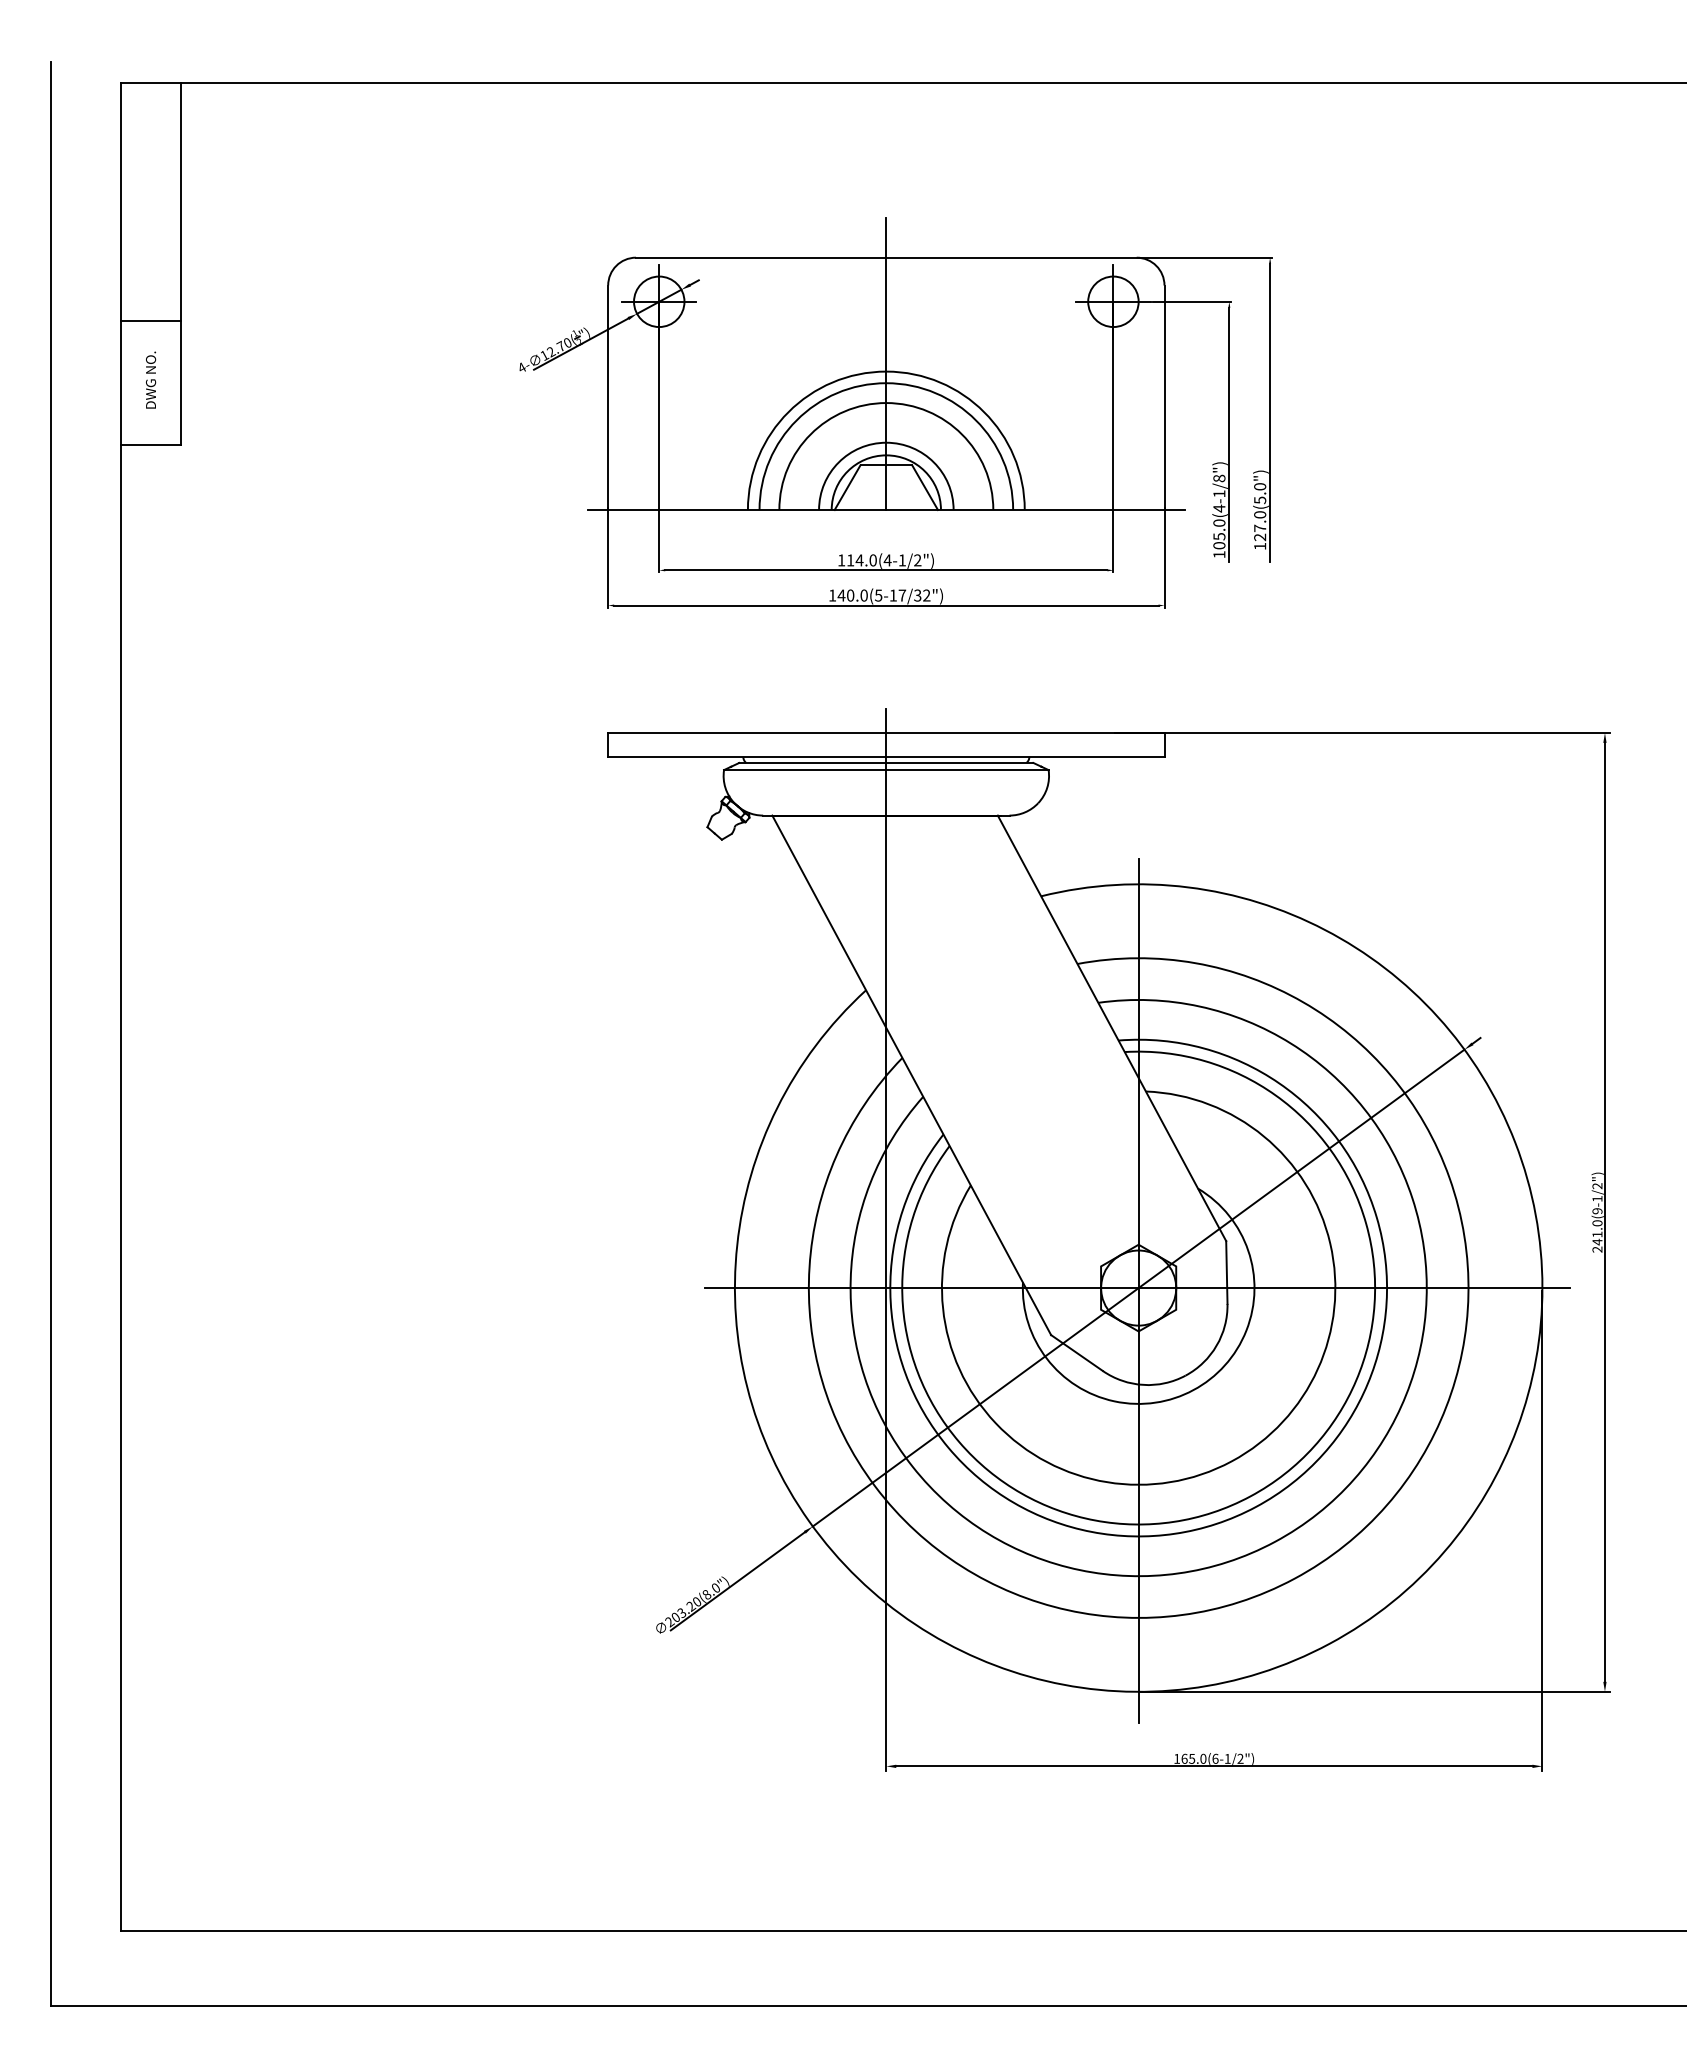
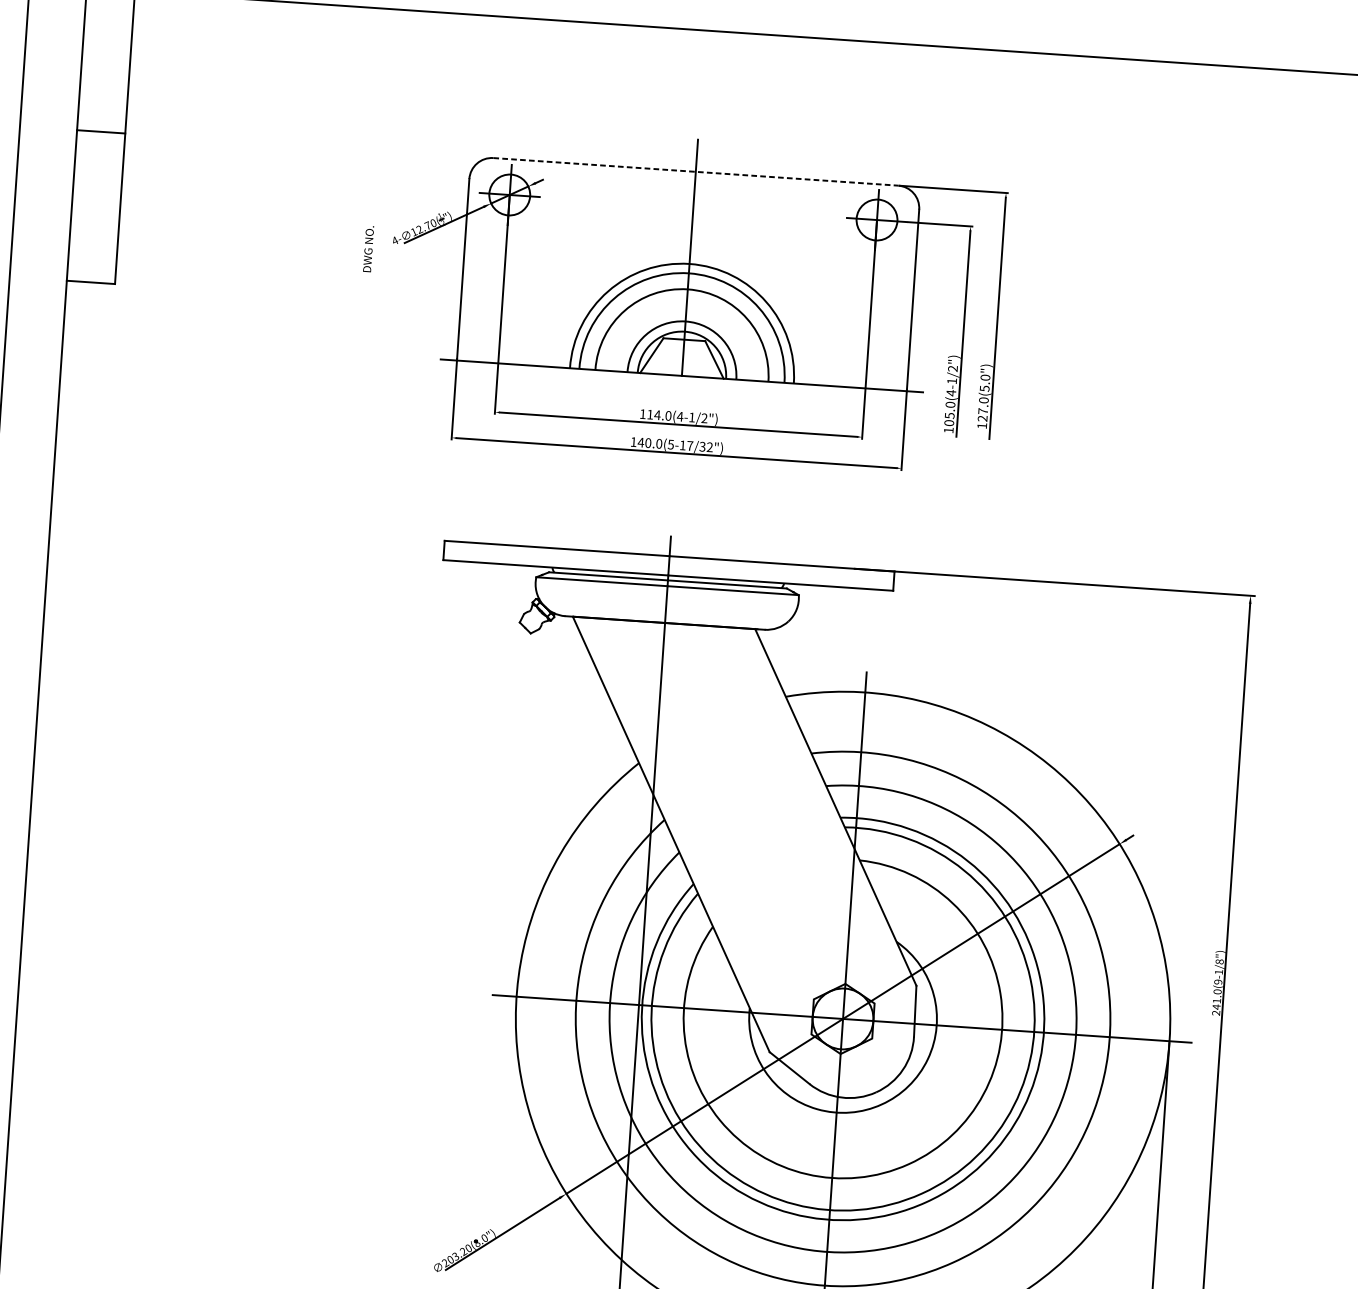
line: (886, 257) -> (695, 171), solid -> dashed
line: (150, 321) -> (100, 131), moved
text: (151, 379) -> (369, 248), moved
text: (1219, 478) -> (953, 368), 105.0(4-1/8") -> 105.0(4-1/2")
text: (1597, 1186) -> (1219, 962), 241.0(9-1/2") -> 241.0(9-1/8")

